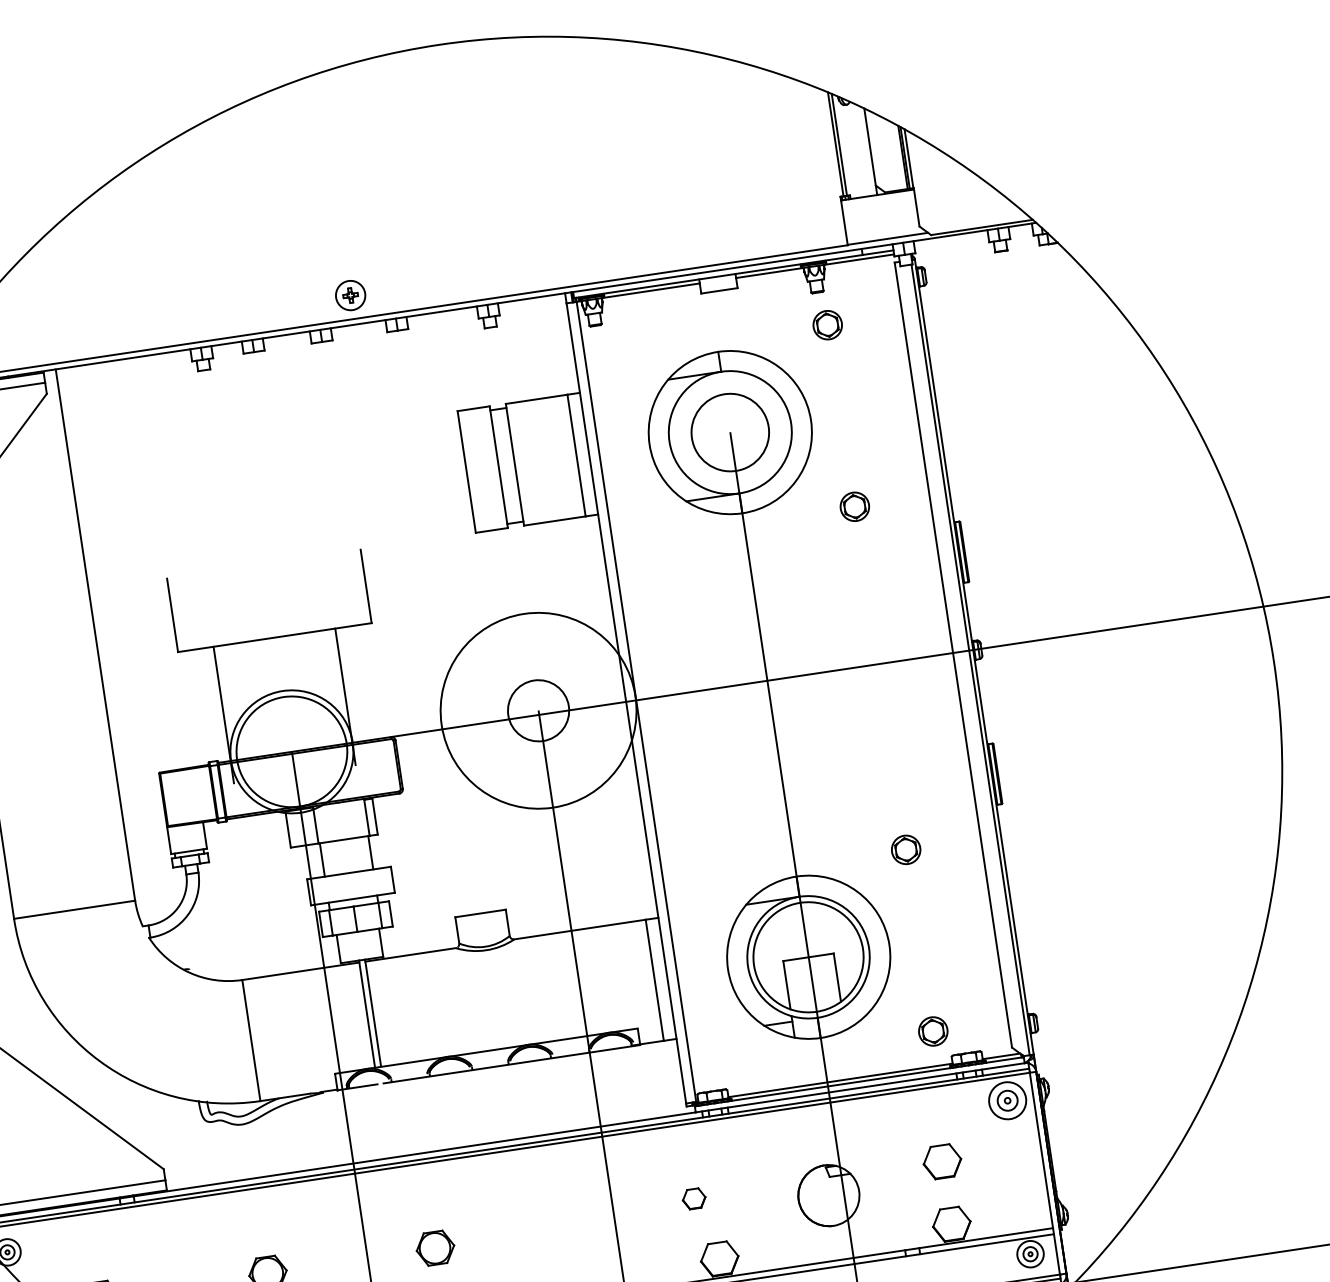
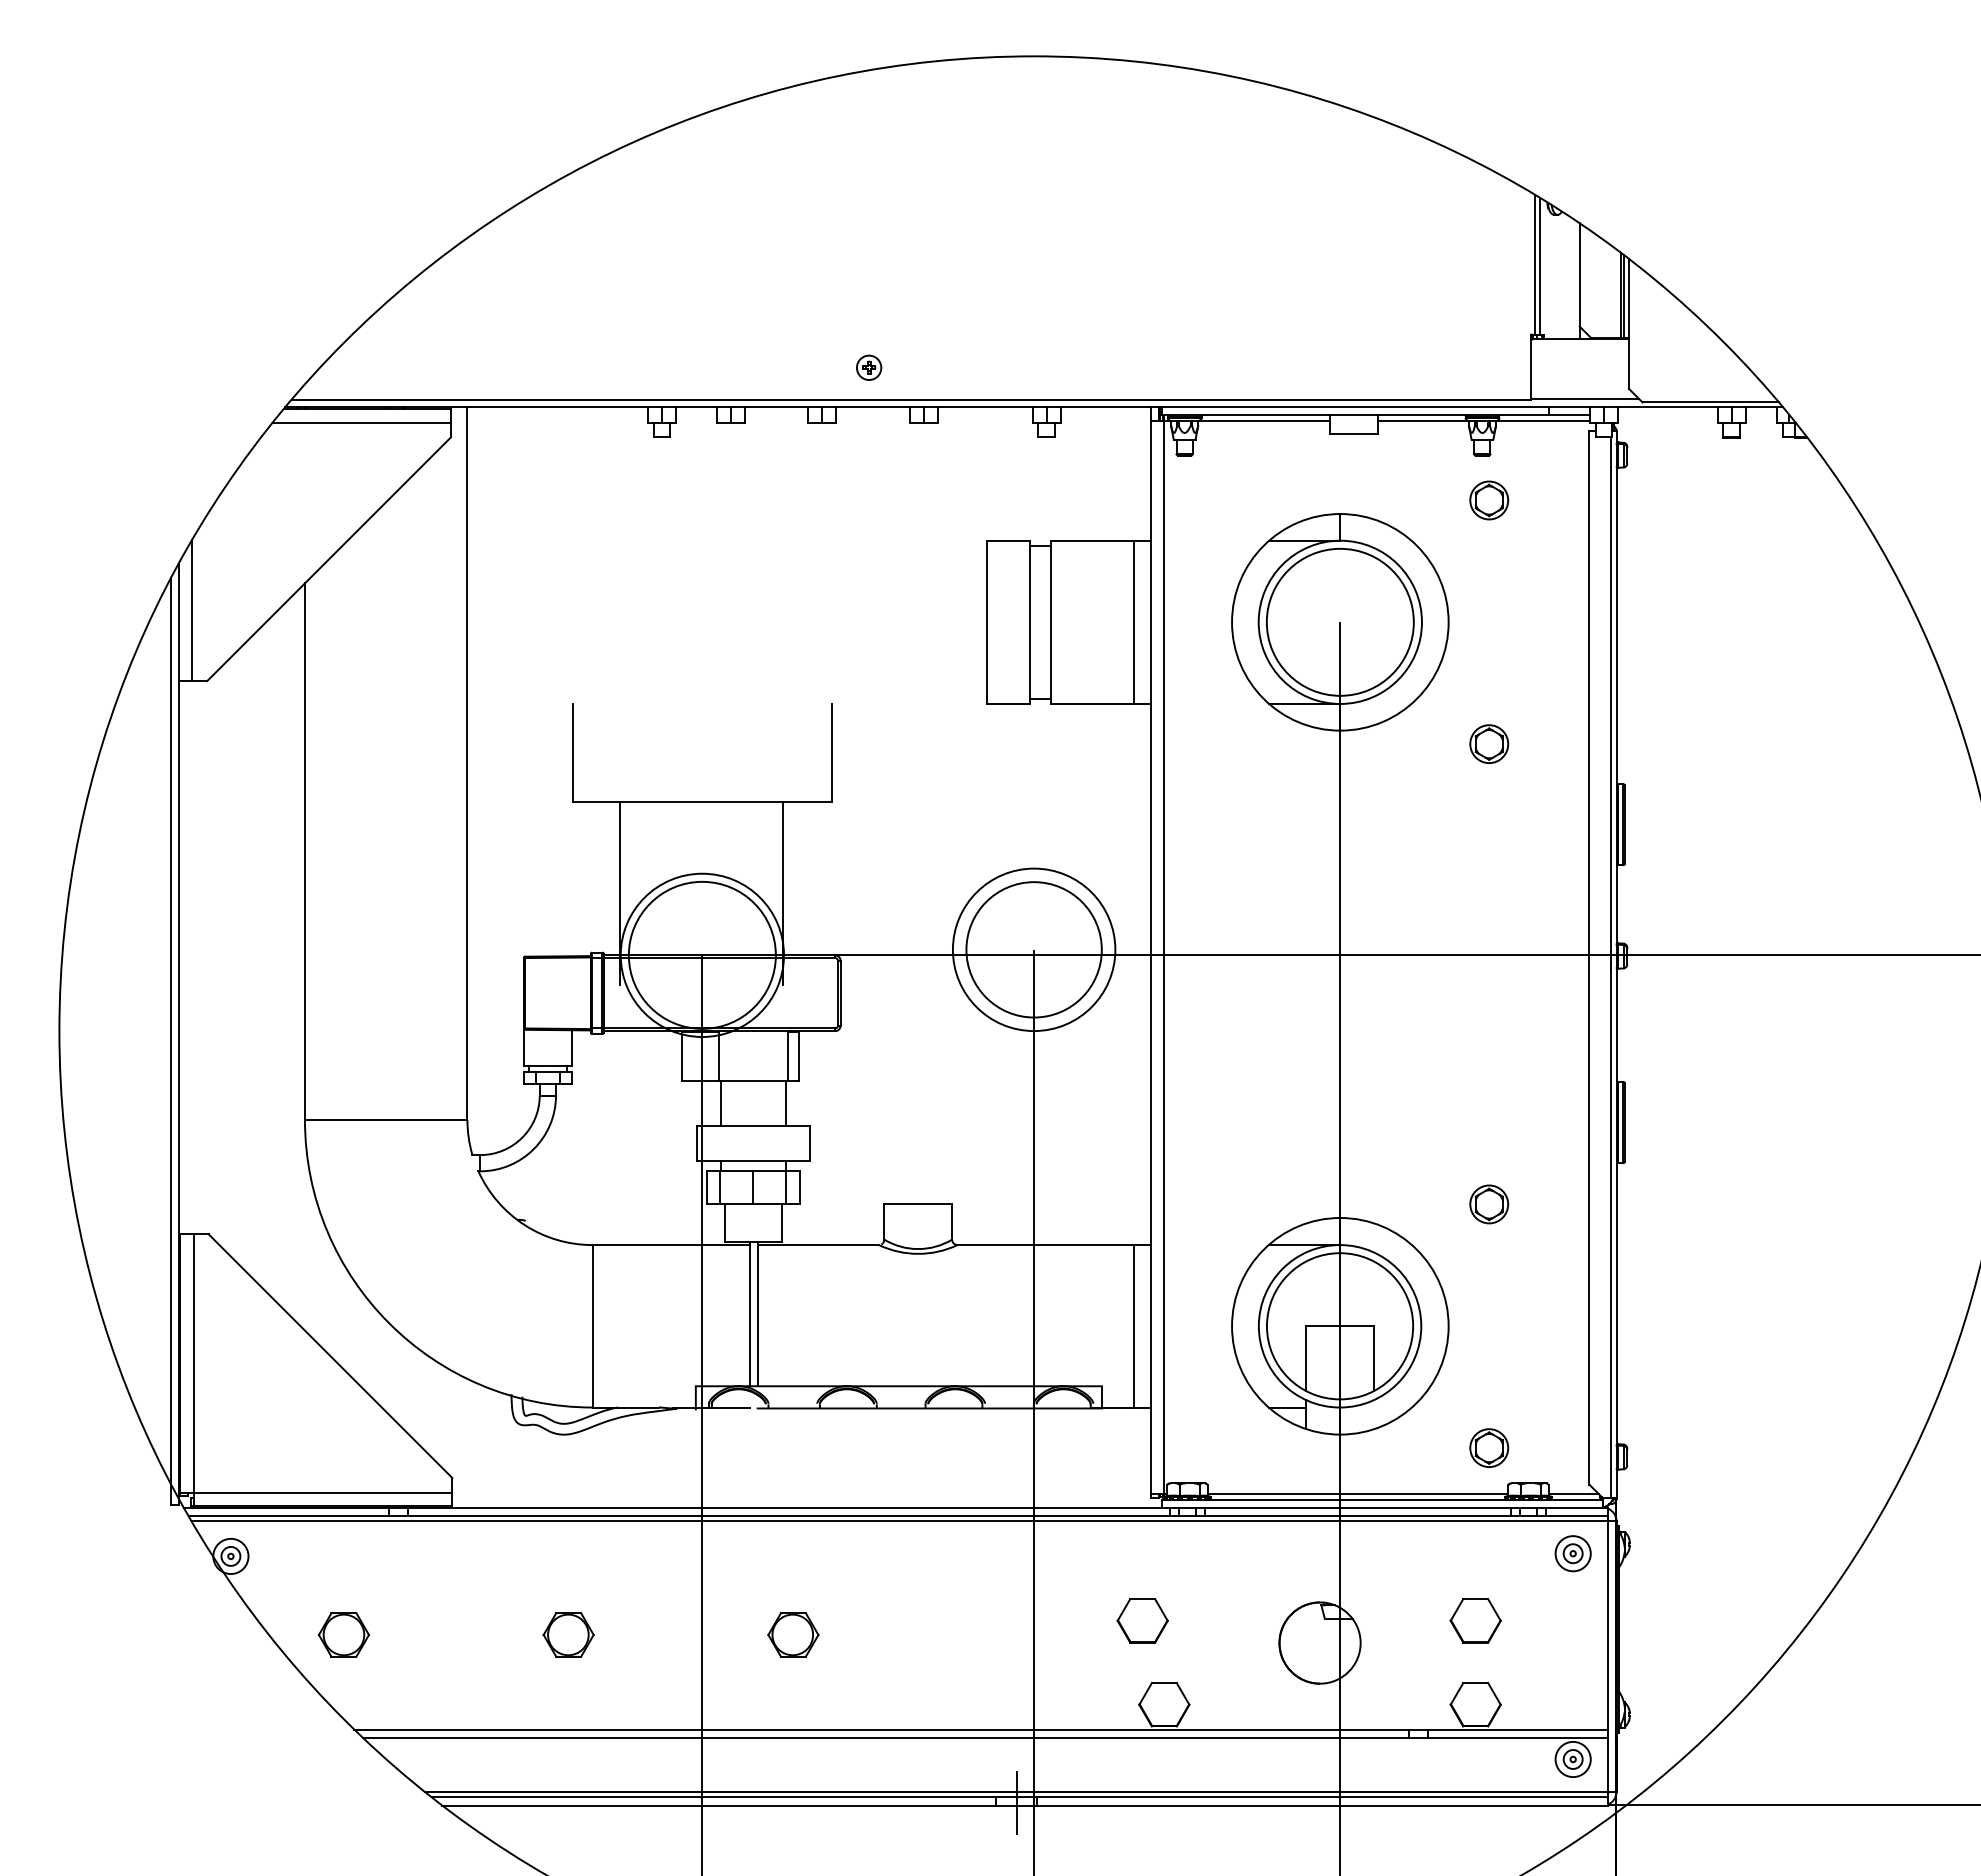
part: (351, 295) -> (869, 367), size x0.62
circle: (729, 432) -> (1339, 621), size x1.43
circle: (538, 710) -> (1033, 949), size x0.62
circle: (538, 710) -> (1033, 949), size x1.67
part: (1007, 1100) -> (1572, 1553), size x0.71
part: (694, 1198) -> (1142, 1620), size x1.67

